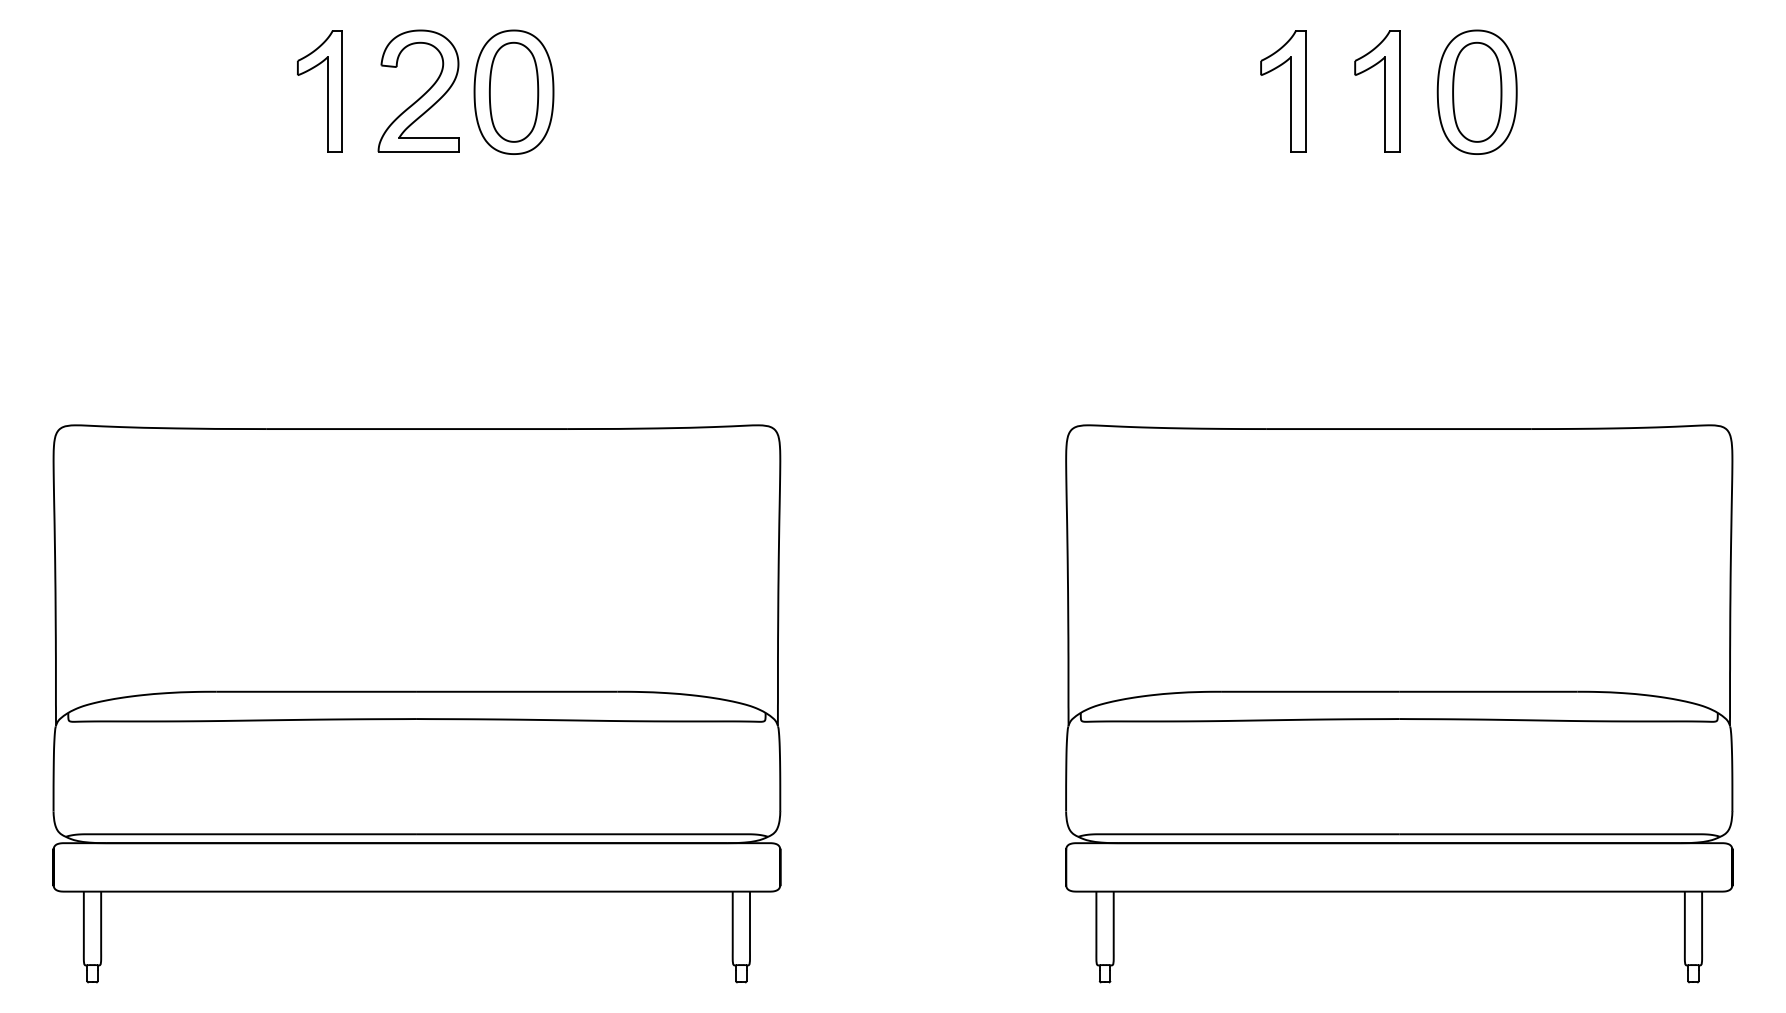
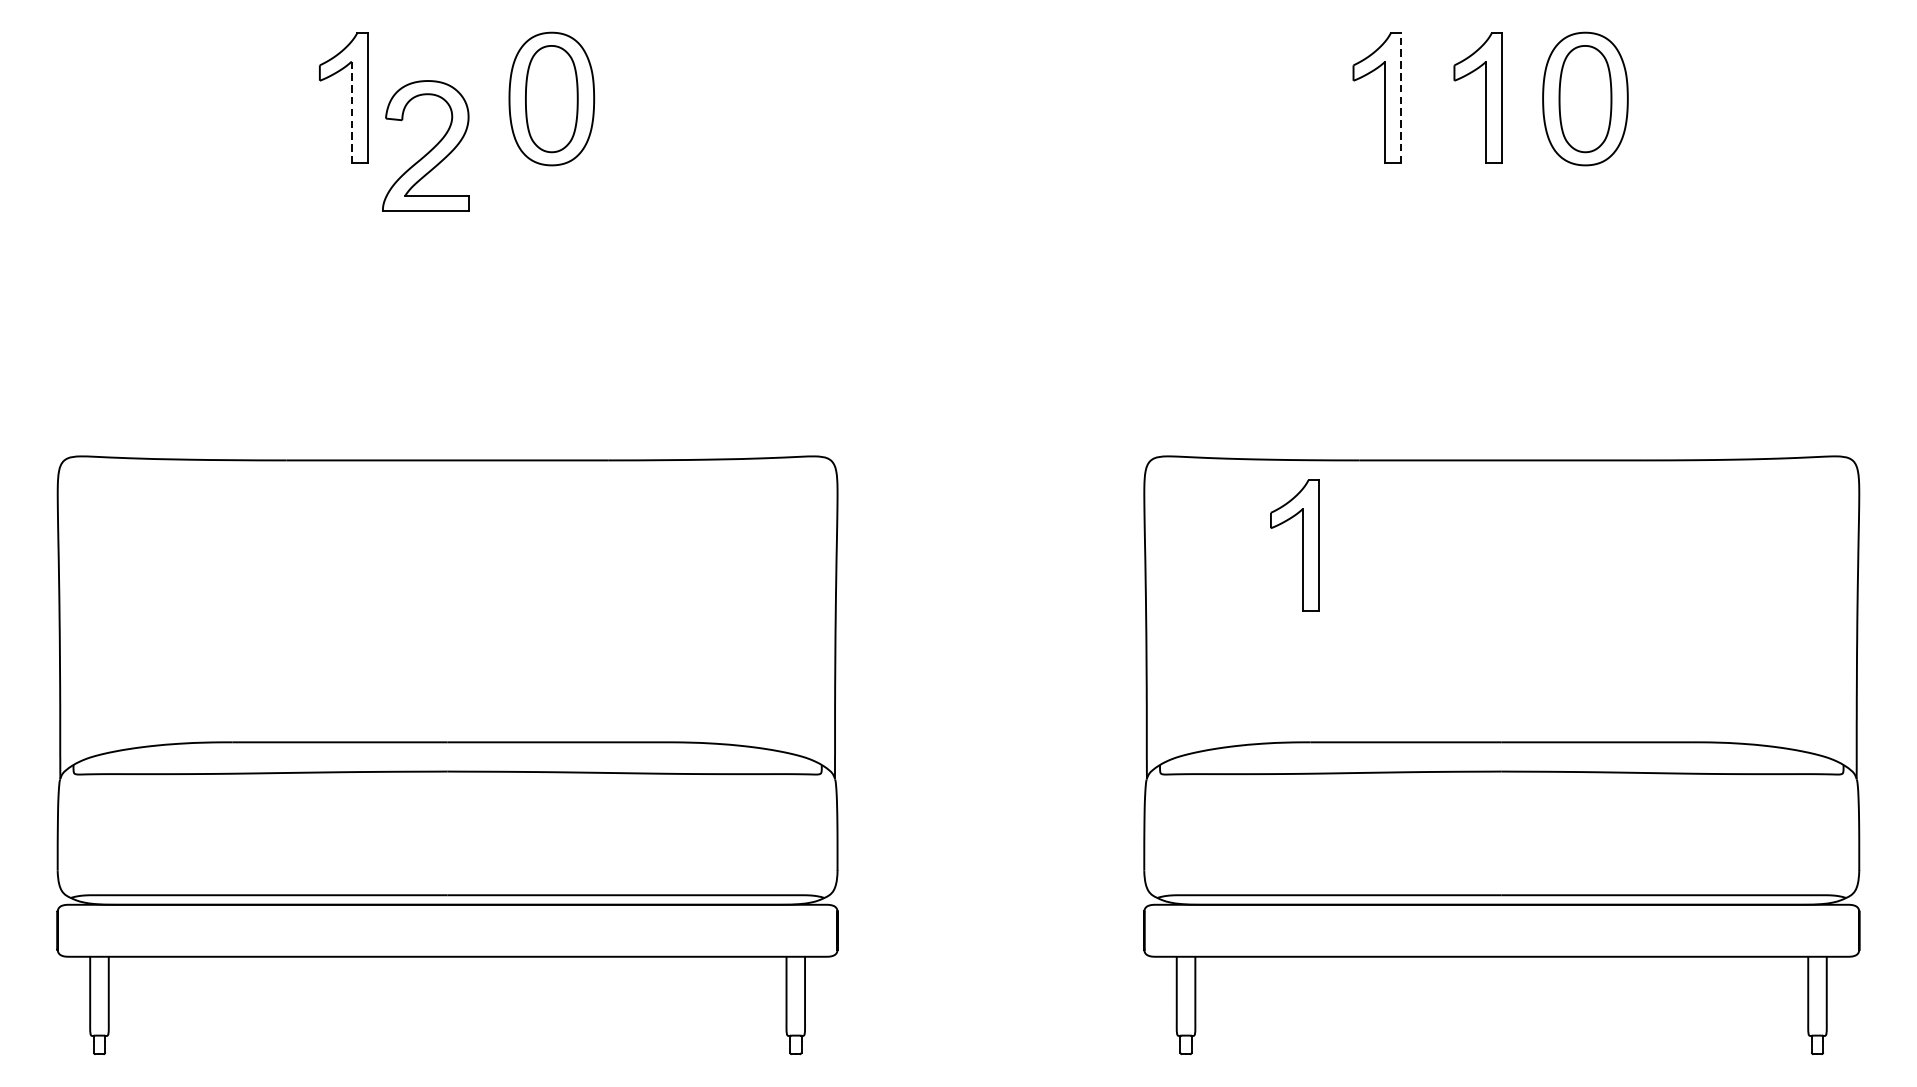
part: (418, 90) -> (425, 145), moved
line: (1305, 91) -> (1401, 98), solid -> dashed
line: (327, 105) -> (351, 113), solid -> dashed
part: (1213, 508) -> (1302, 545), added

